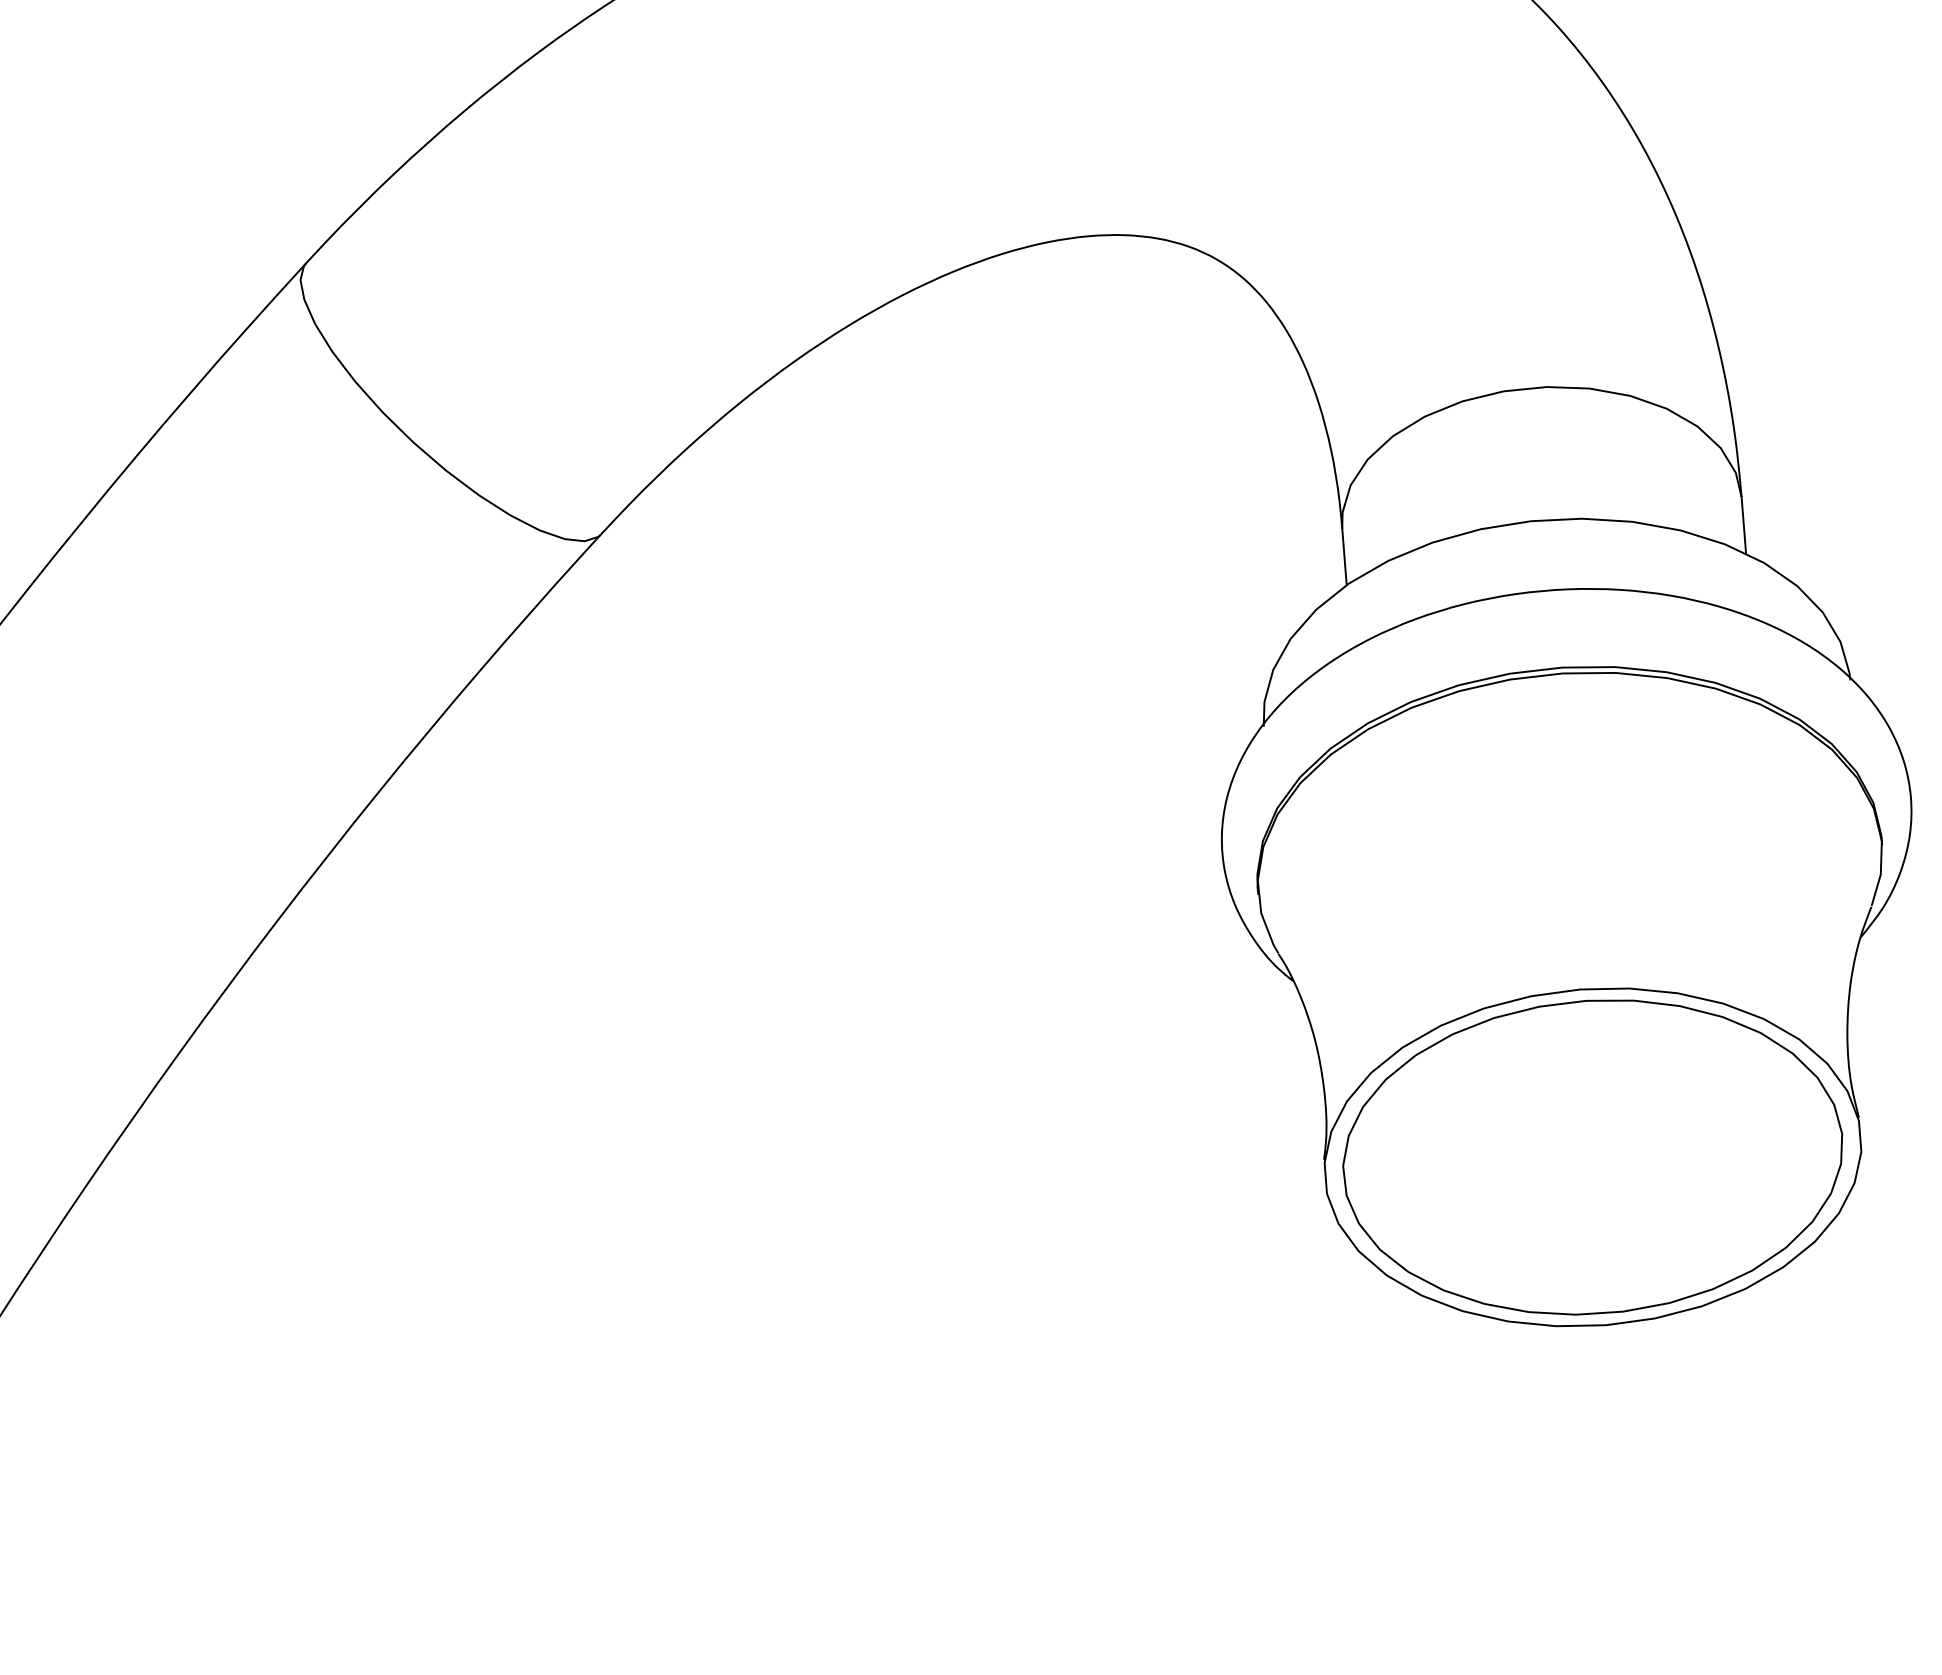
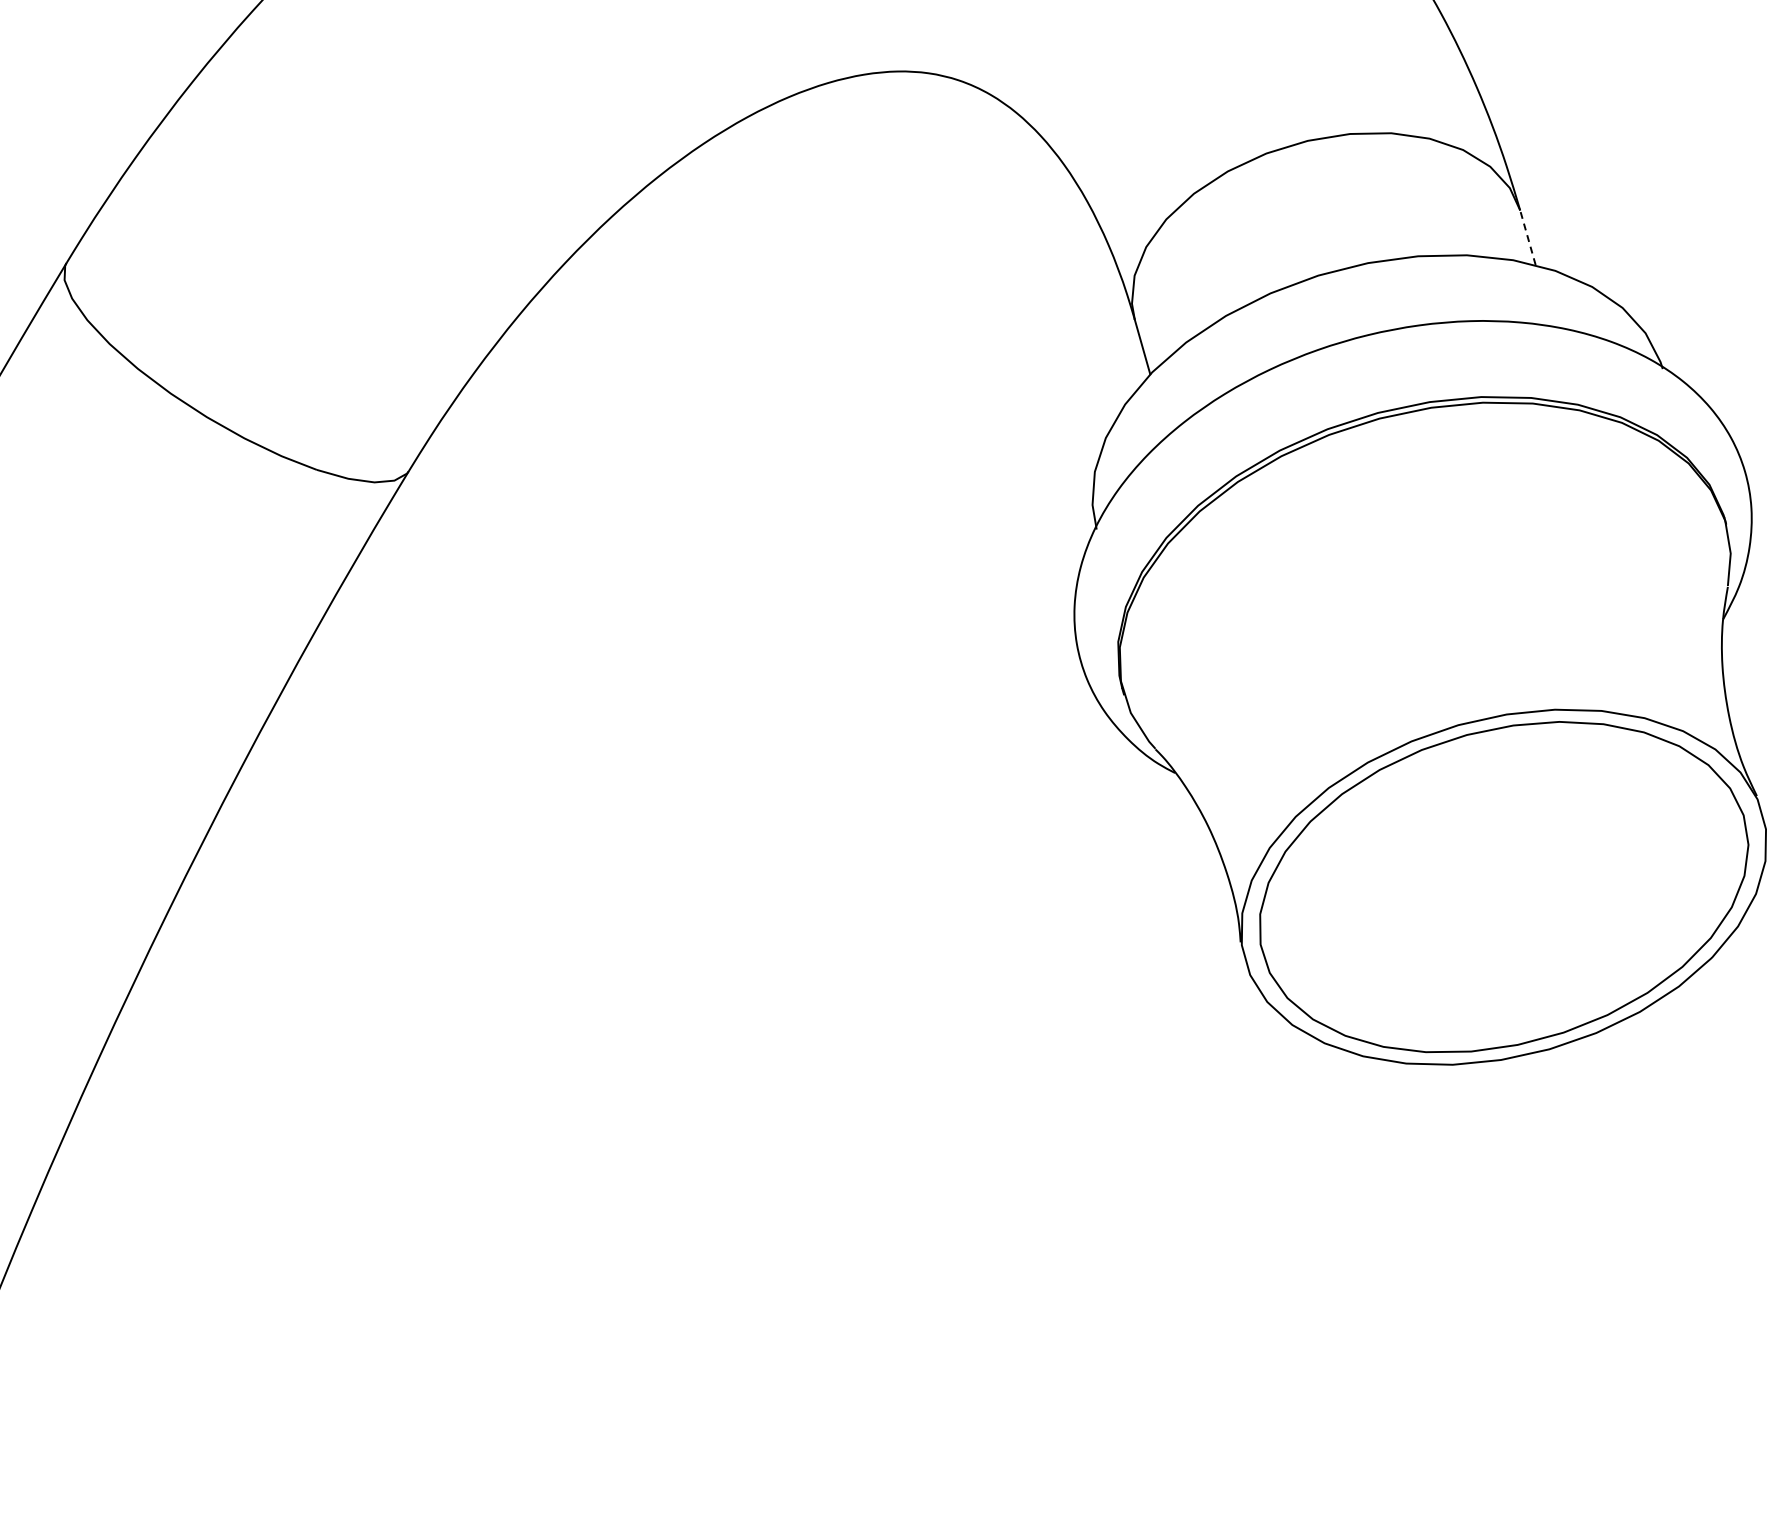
line: (1743, 524) -> (1527, 237), solid -> dashed

